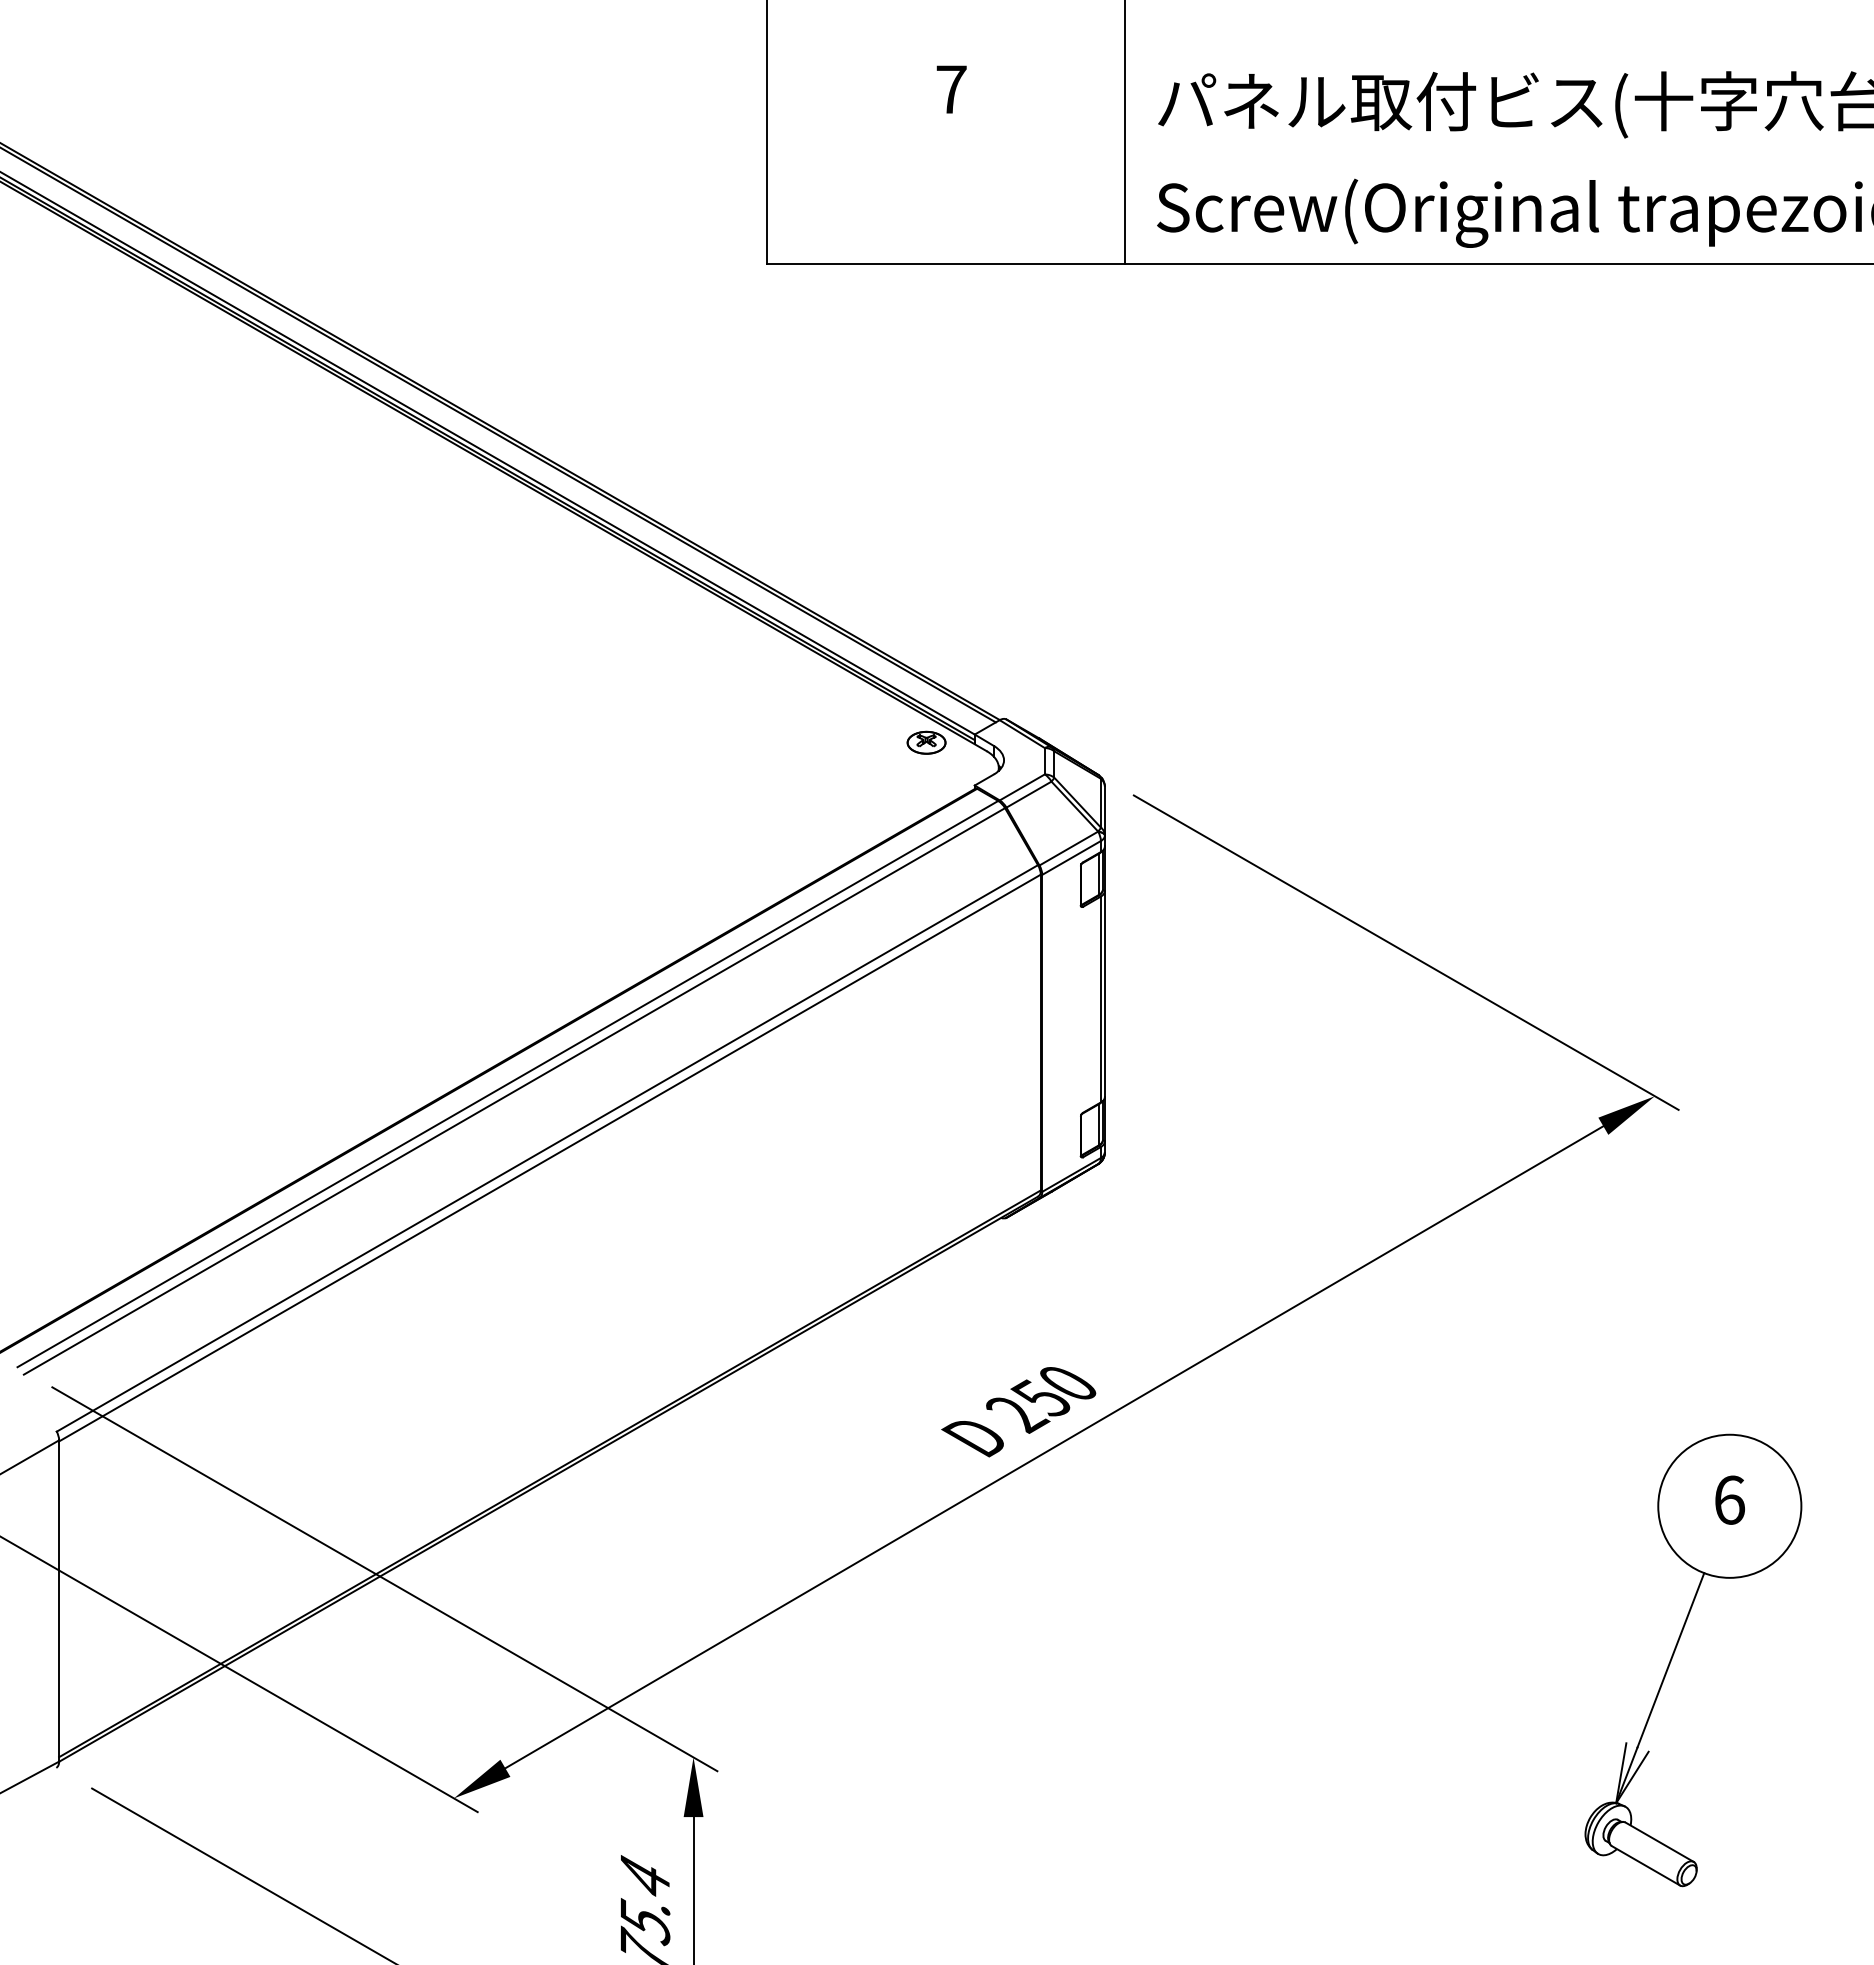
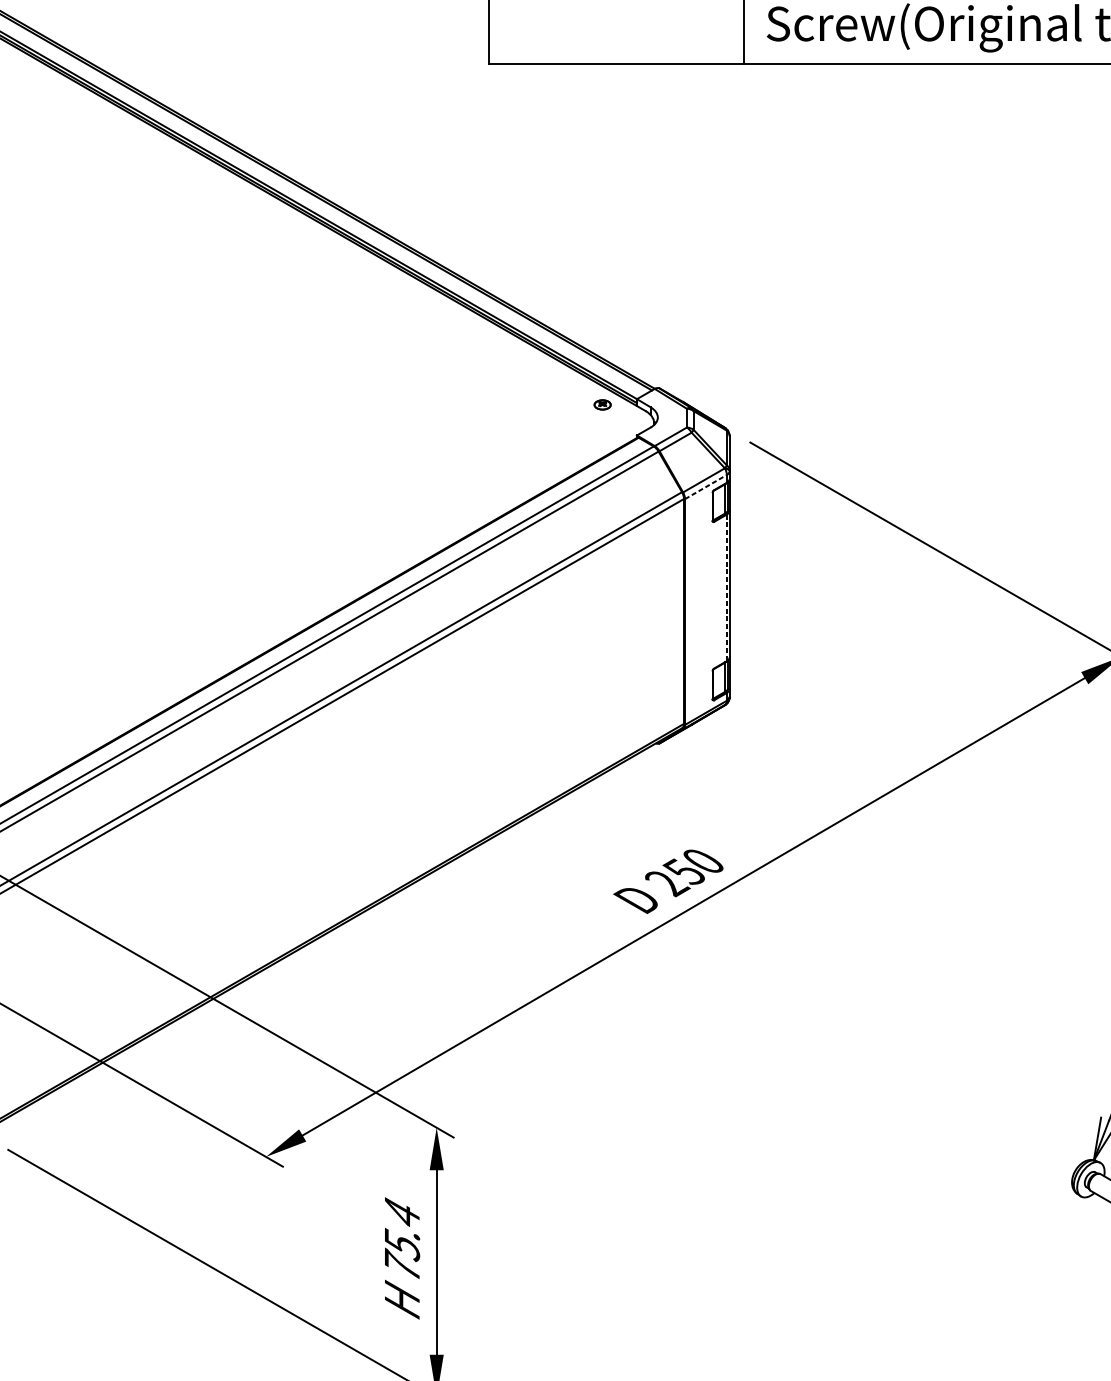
part: (926, 742) -> (602, 404), size x0.6
line: (1071, 857) -> (705, 486), solid -> dashed
line: (1100, 999) -> (726, 587), solid -> dashed

